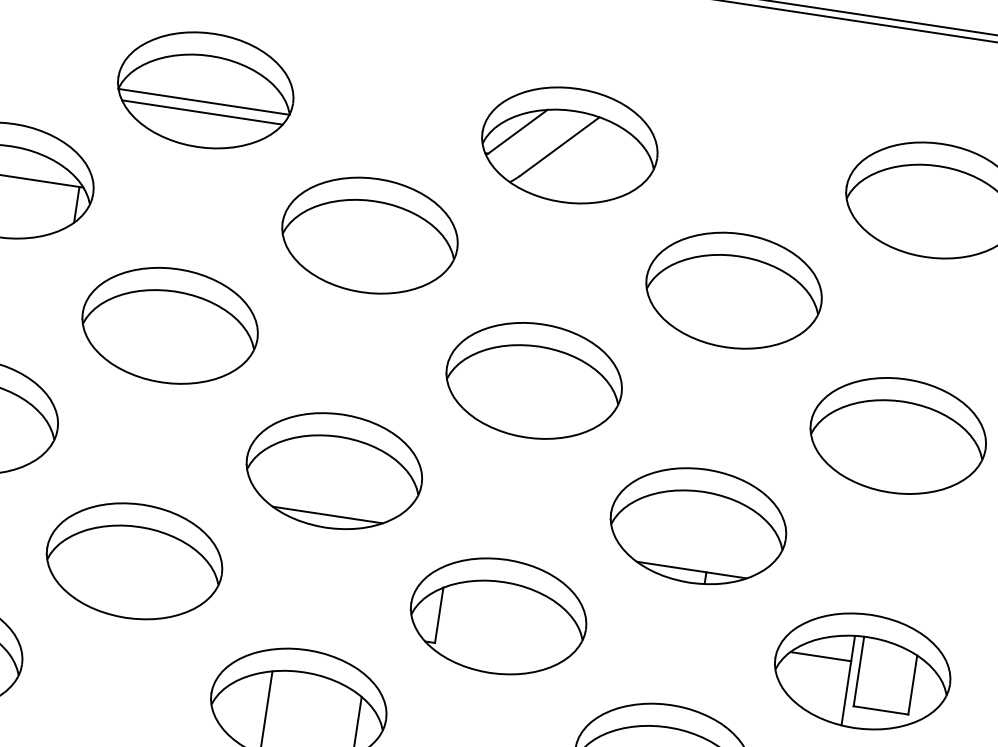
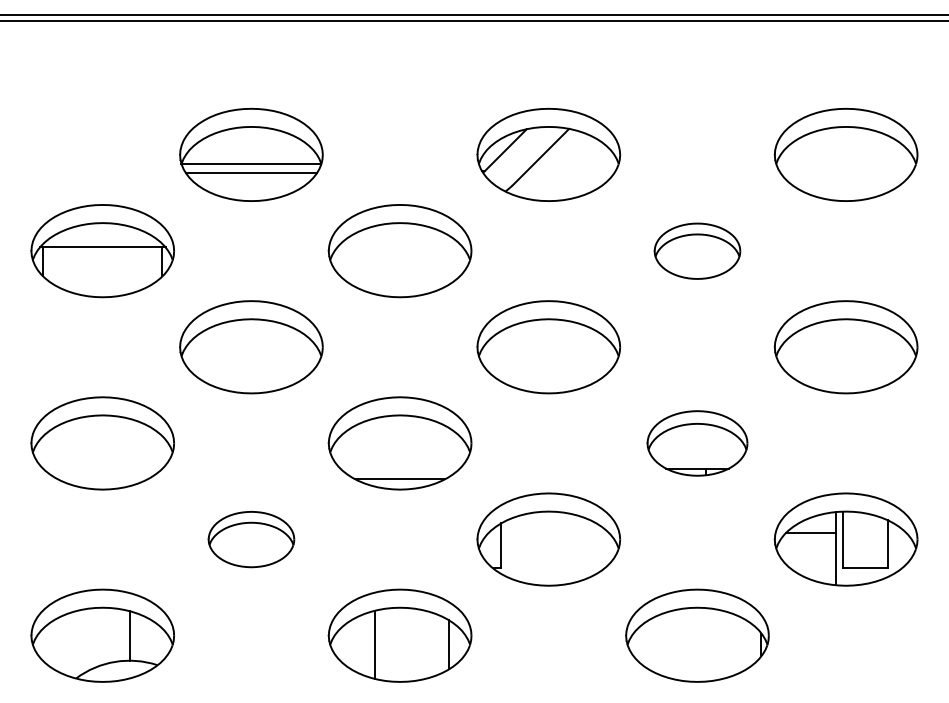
part: (733, 291) -> (697, 251), size x0.6
part: (698, 526) -> (697, 443), size x0.7
part: (134, 561) -> (251, 539), size x0.6

